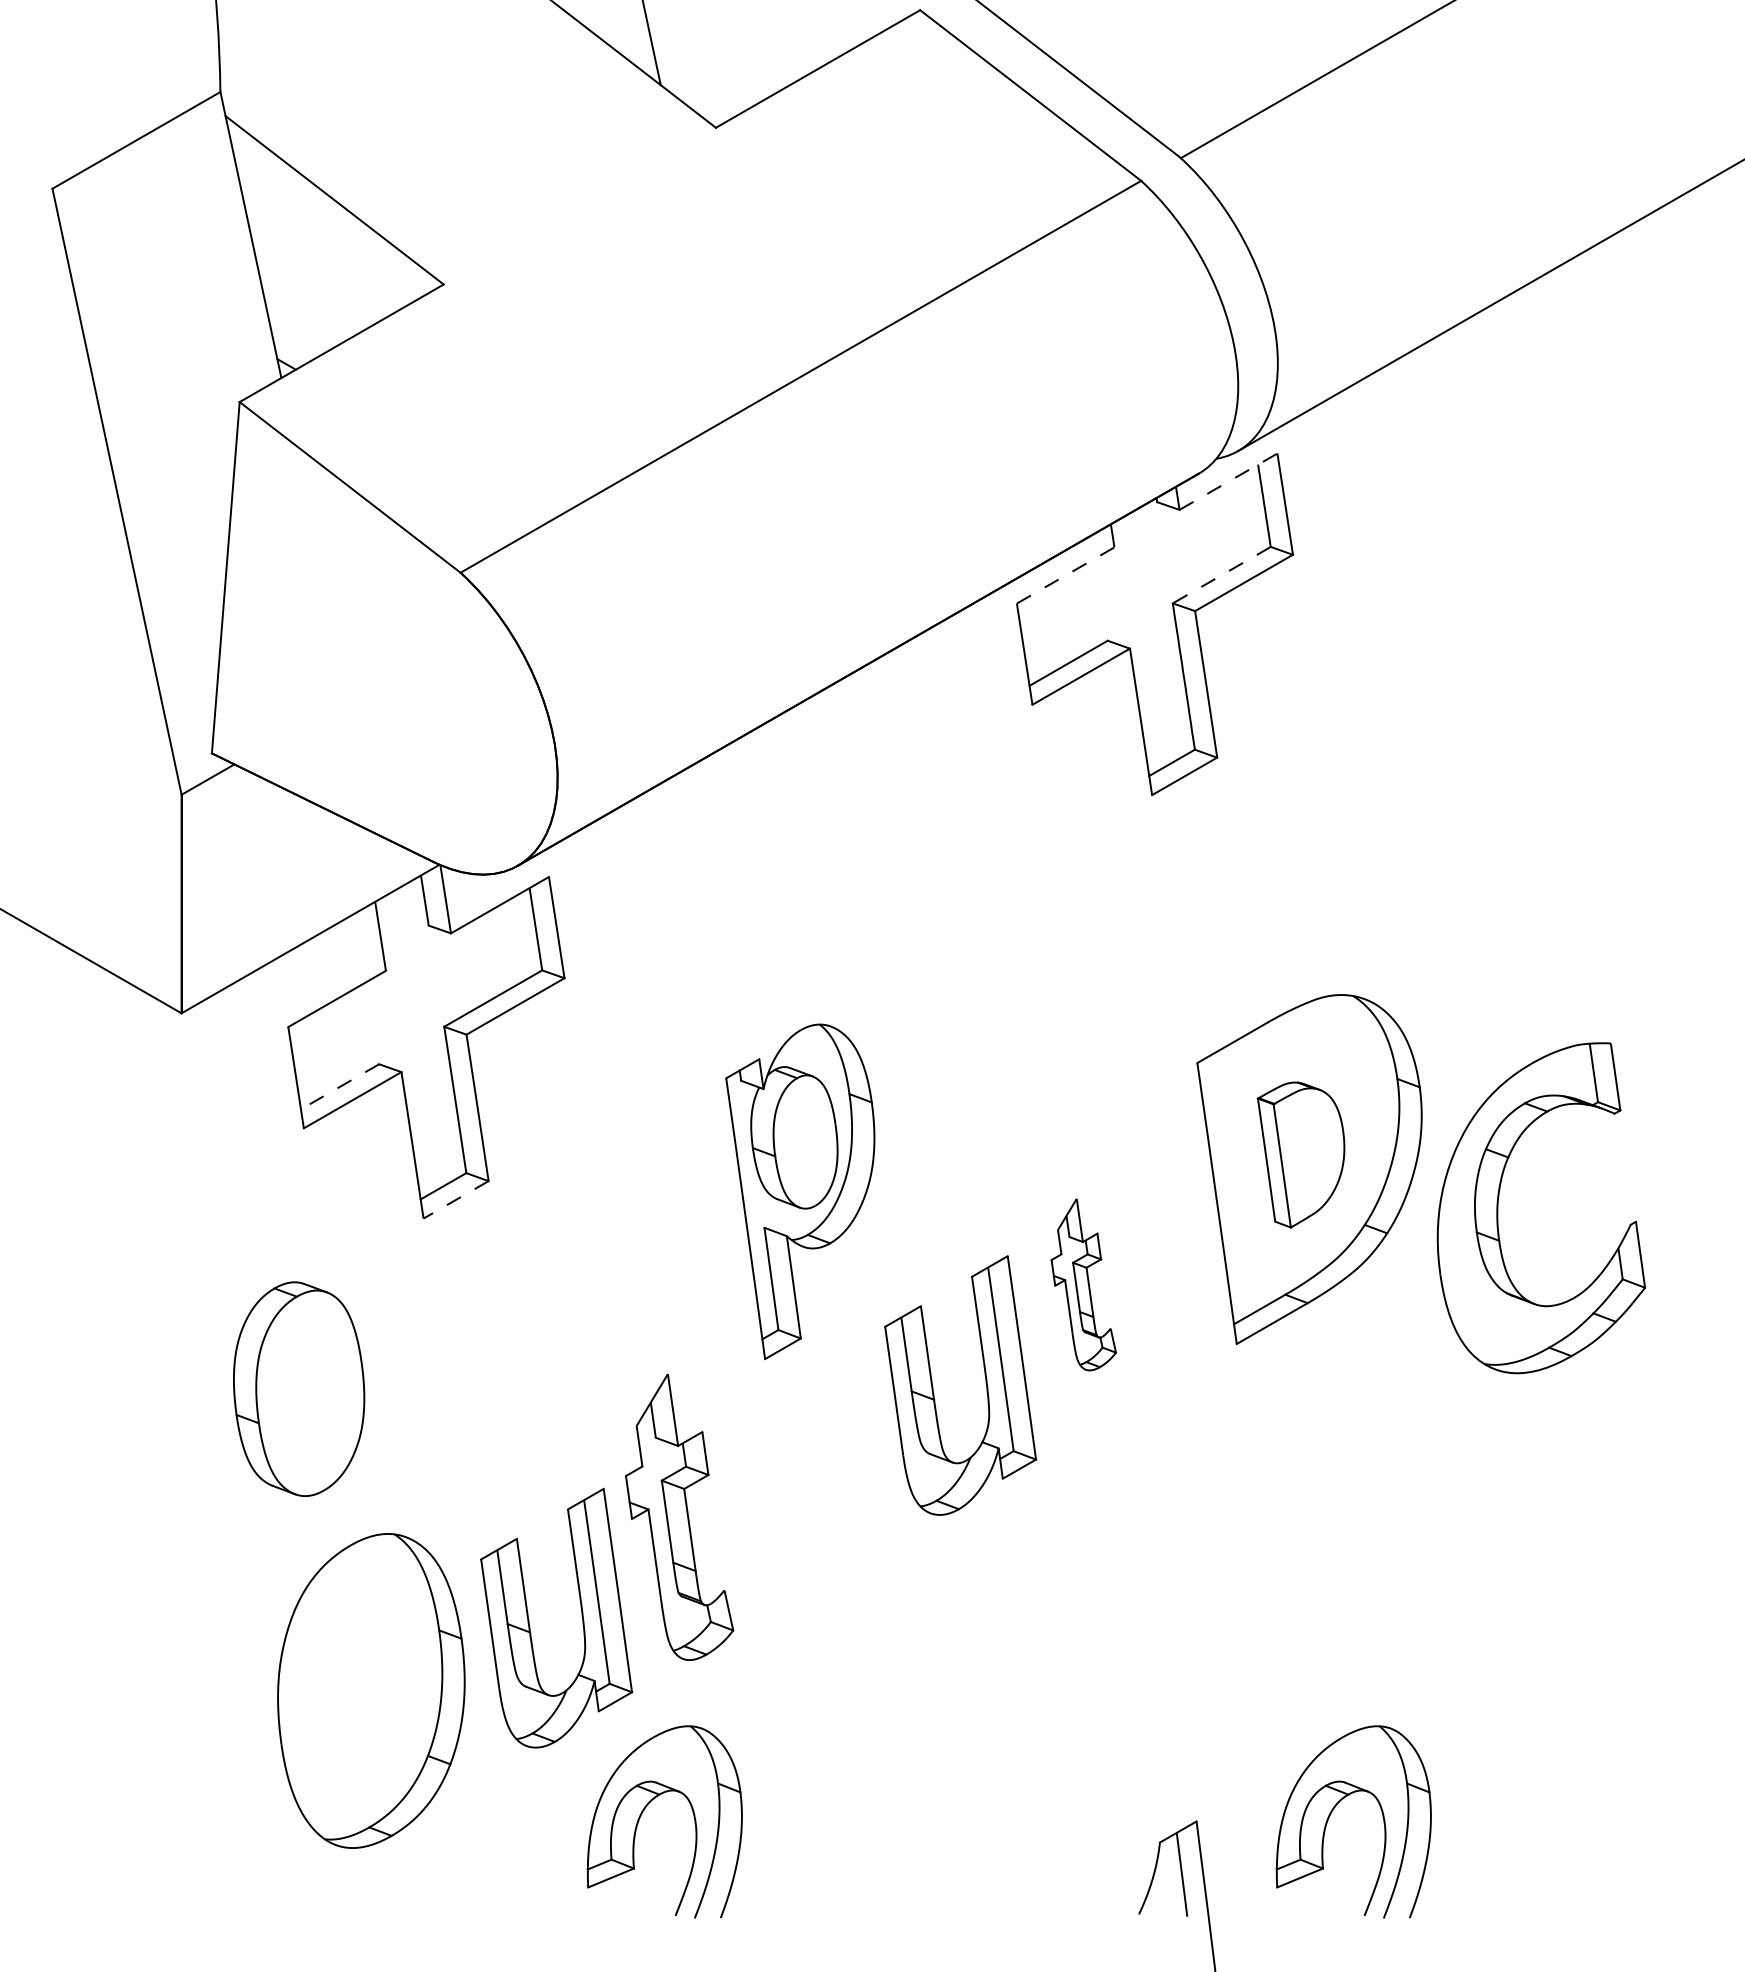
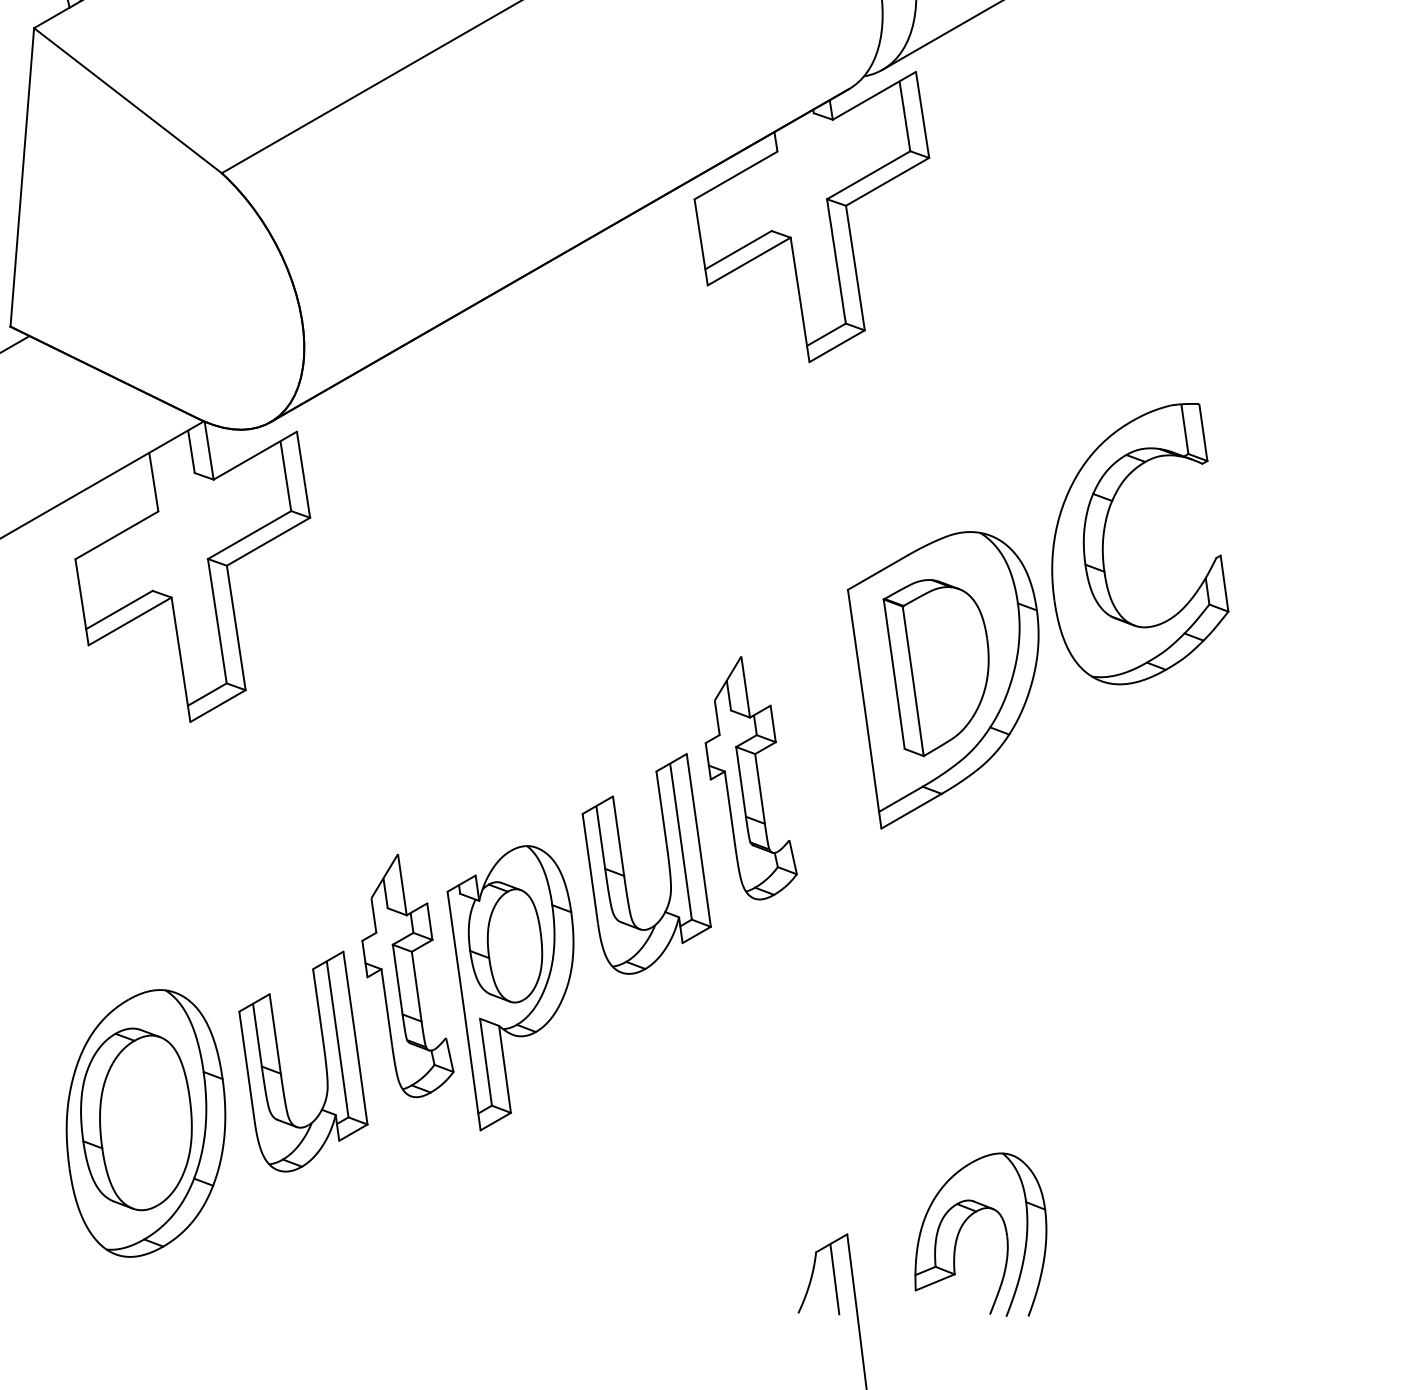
line: (1228, 481) -> (874, 95), dashed -> solid
line: (1066, 575) -> (736, 175), dashed -> solid
line: (1221, 575) -> (868, 175), dashed -> solid
line: (339, 1087) -> (118, 610), dashed -> solid
part: (1300, 1154) -> (935, 667), size x1.43
part: (800, 1191) -> (510, 987), moved
line: (456, 1199) -> (218, 705), dashed -> solid
part: (1498, 1208) -> (1103, 544), moved
part: (1083, 1284) -> (751, 778), size x1.67
part: (299, 1388) -> (136, 1118), moved
part: (647, 1806) -> (380, 1221), removed

